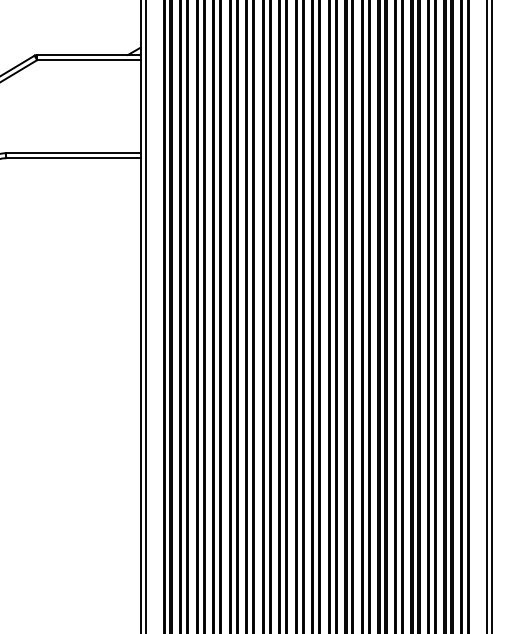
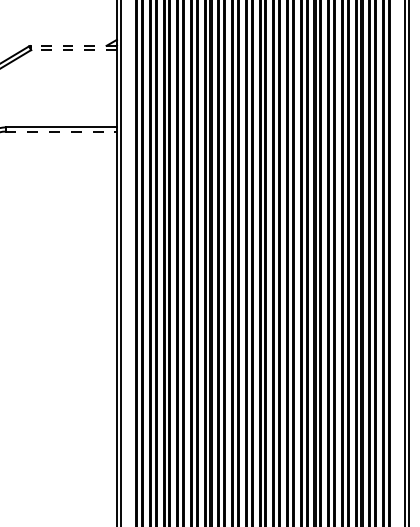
line: (88, 54) -> (73, 45), solid -> dashed
line: (88, 60) -> (73, 50), solid -> dashed
line: (73, 158) -> (61, 131), solid -> dashed

